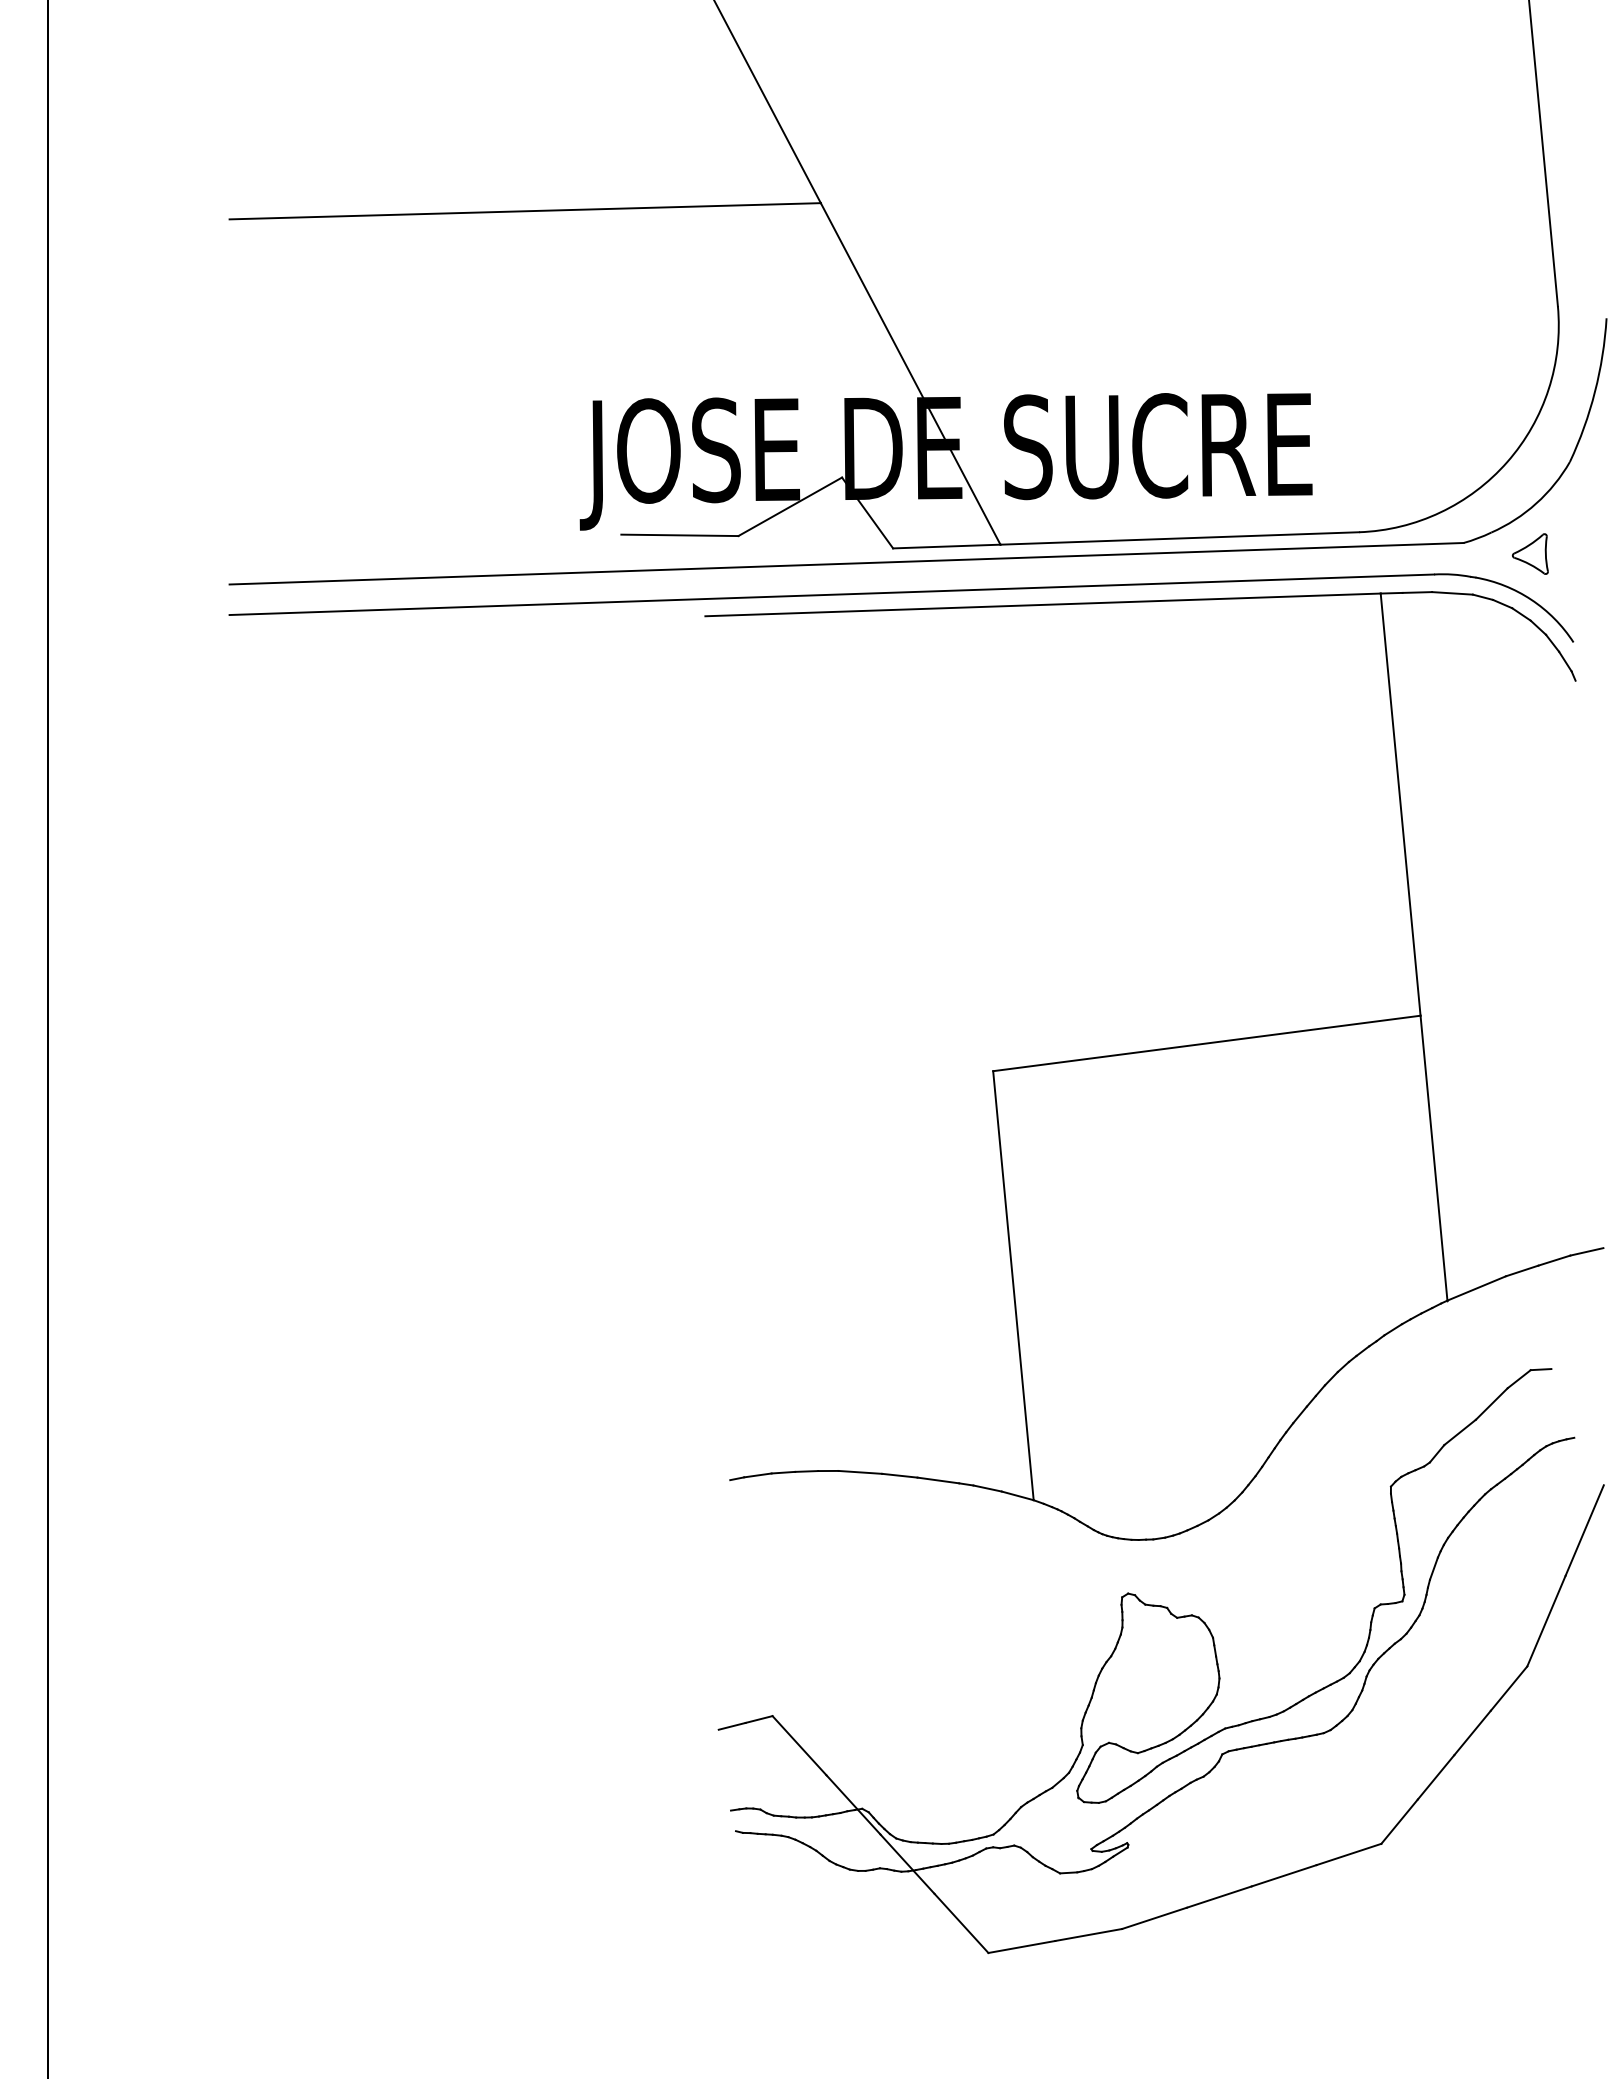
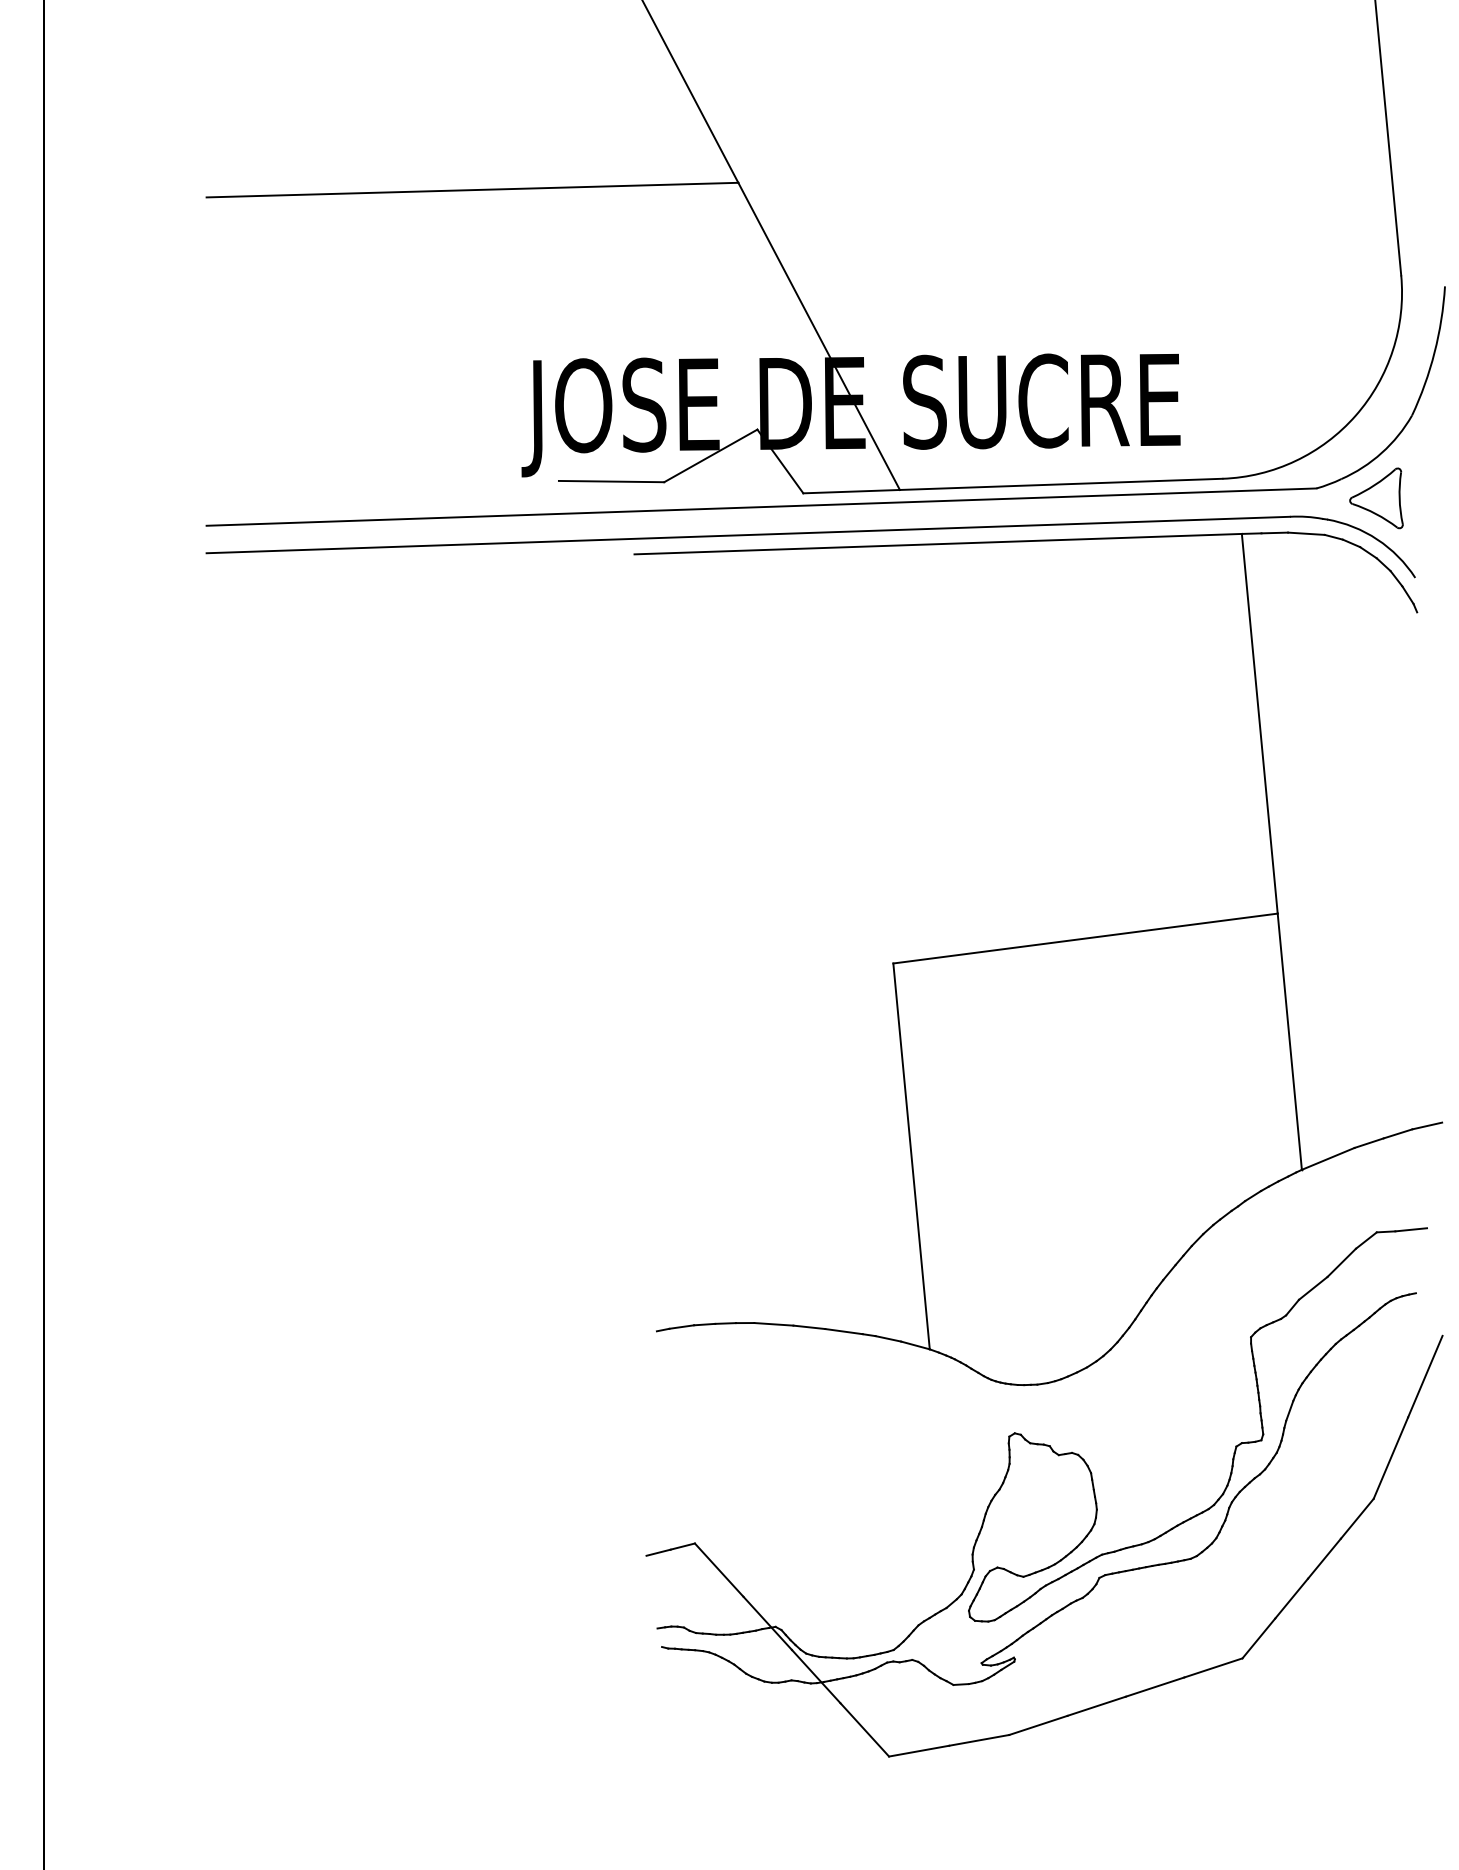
part: (1530, 554) -> (1376, 498), size x1.67
line: (1569, 1366) -> (1411, 1229), added

